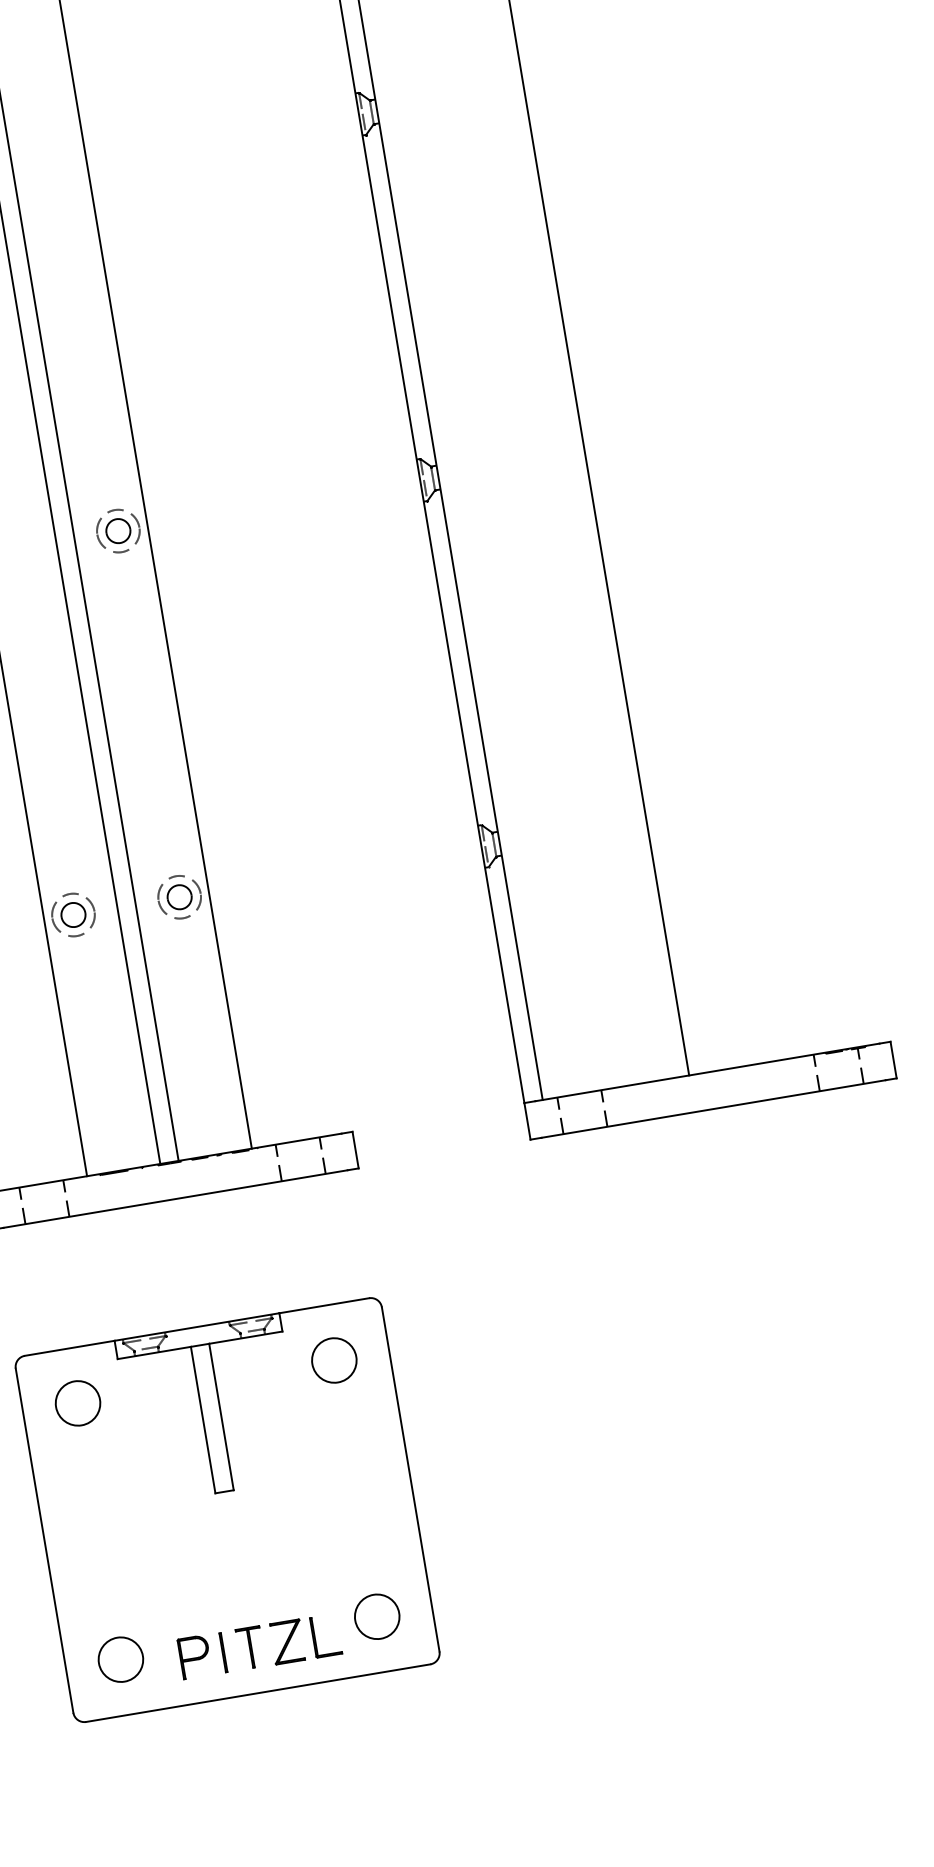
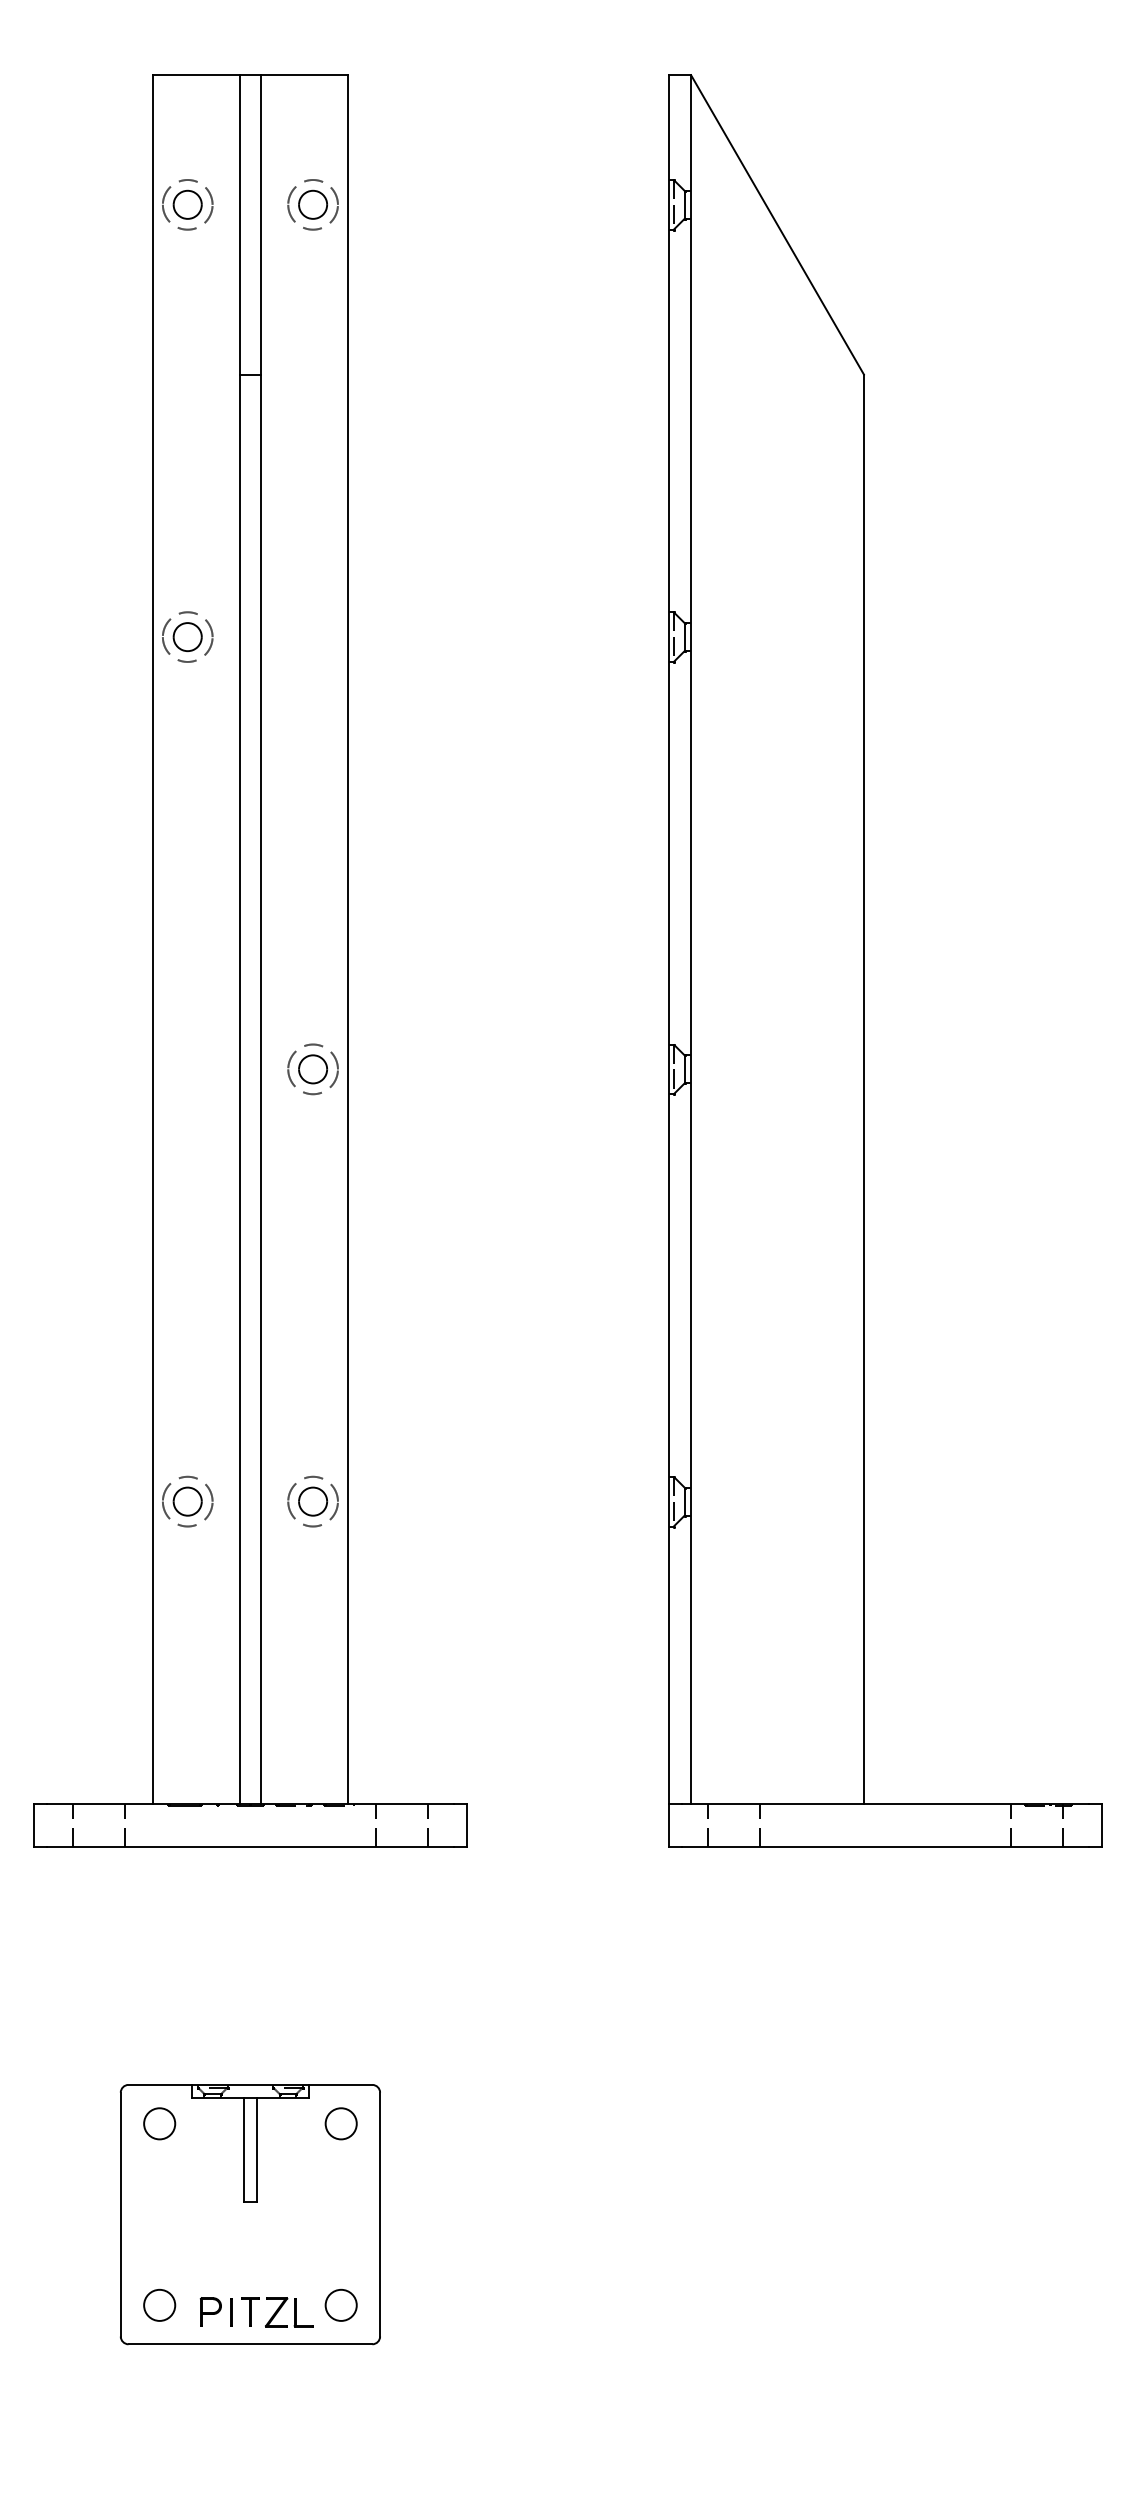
part: (227, 1509) -> (250, 2214), size x0.6

